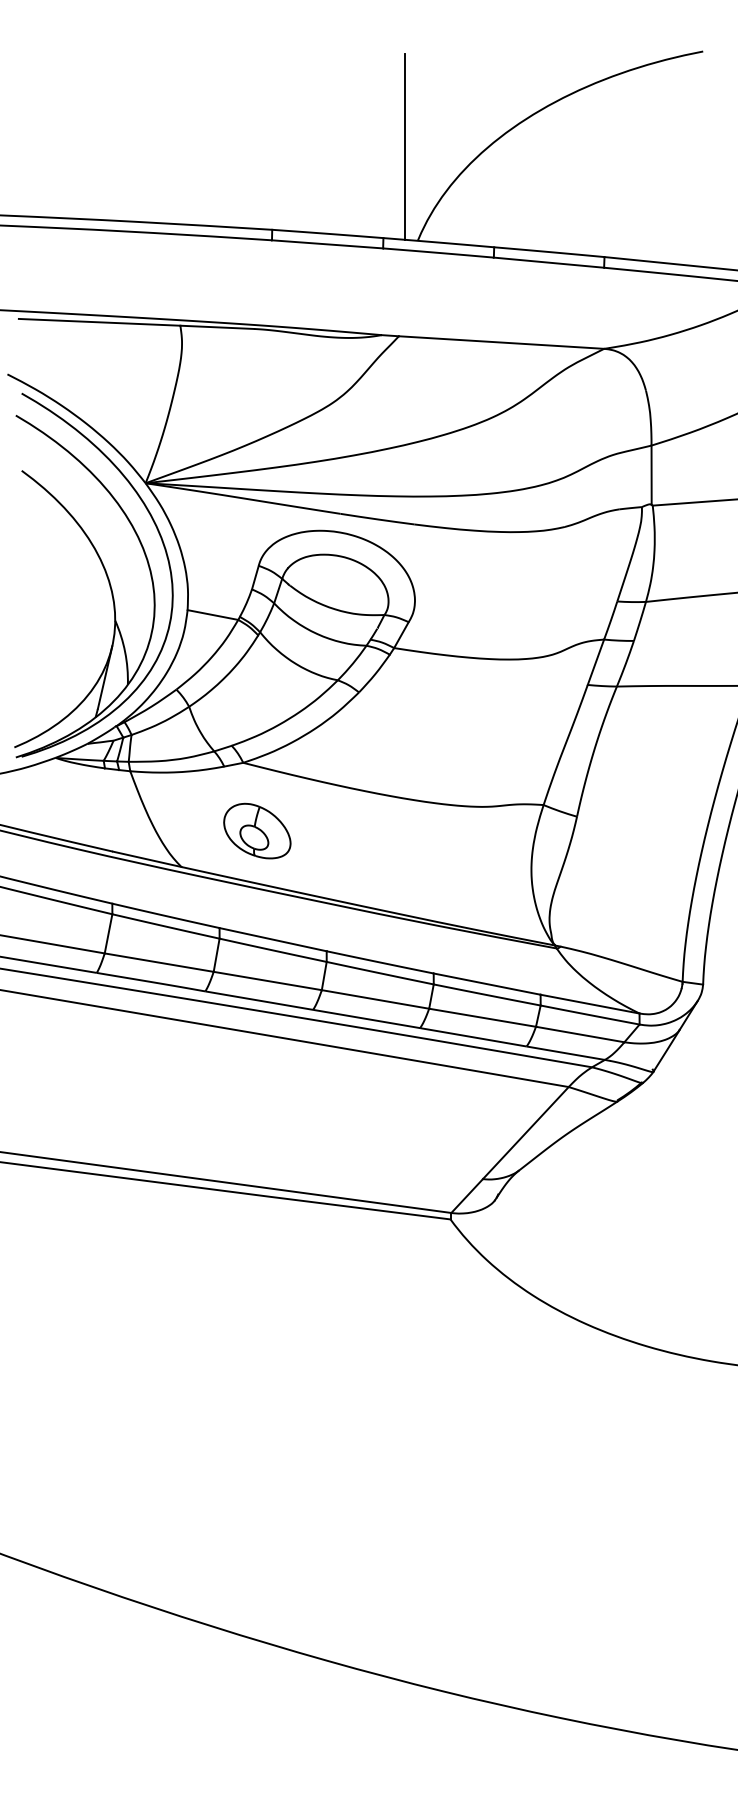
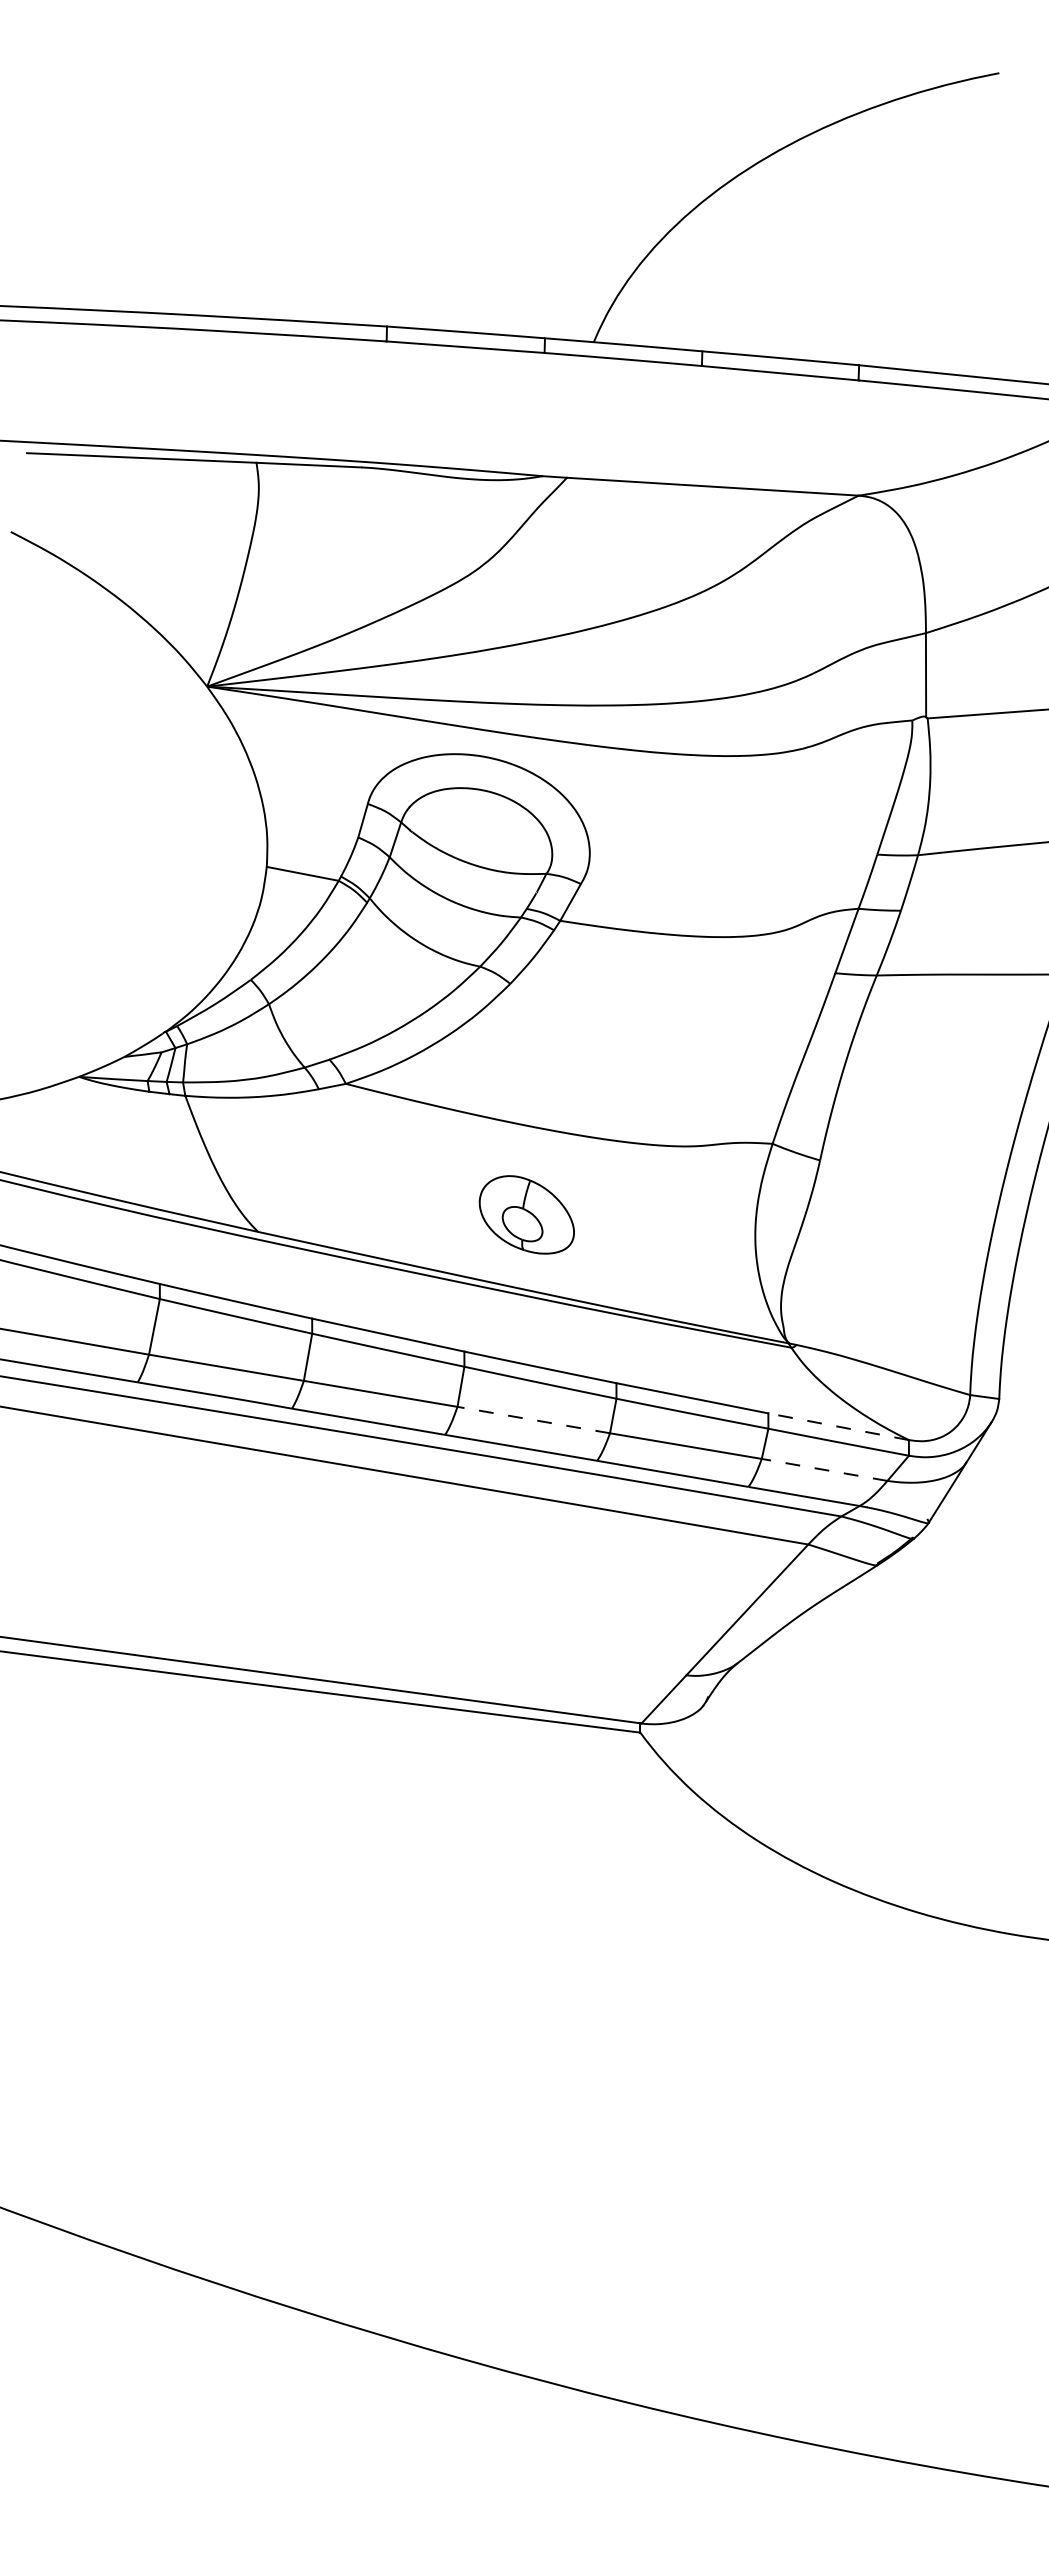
line: (404, 146) -> (574, 208), removed
part: (104, 570) -> (148, 810), removed
part: (257, 830) -> (526, 1214), moved
line: (375, 999) -> (533, 1419), solid -> dashed
line: (589, 1003) -> (838, 1426), solid -> dashed
line: (580, 1034) -> (824, 1469), solid -> dashed

